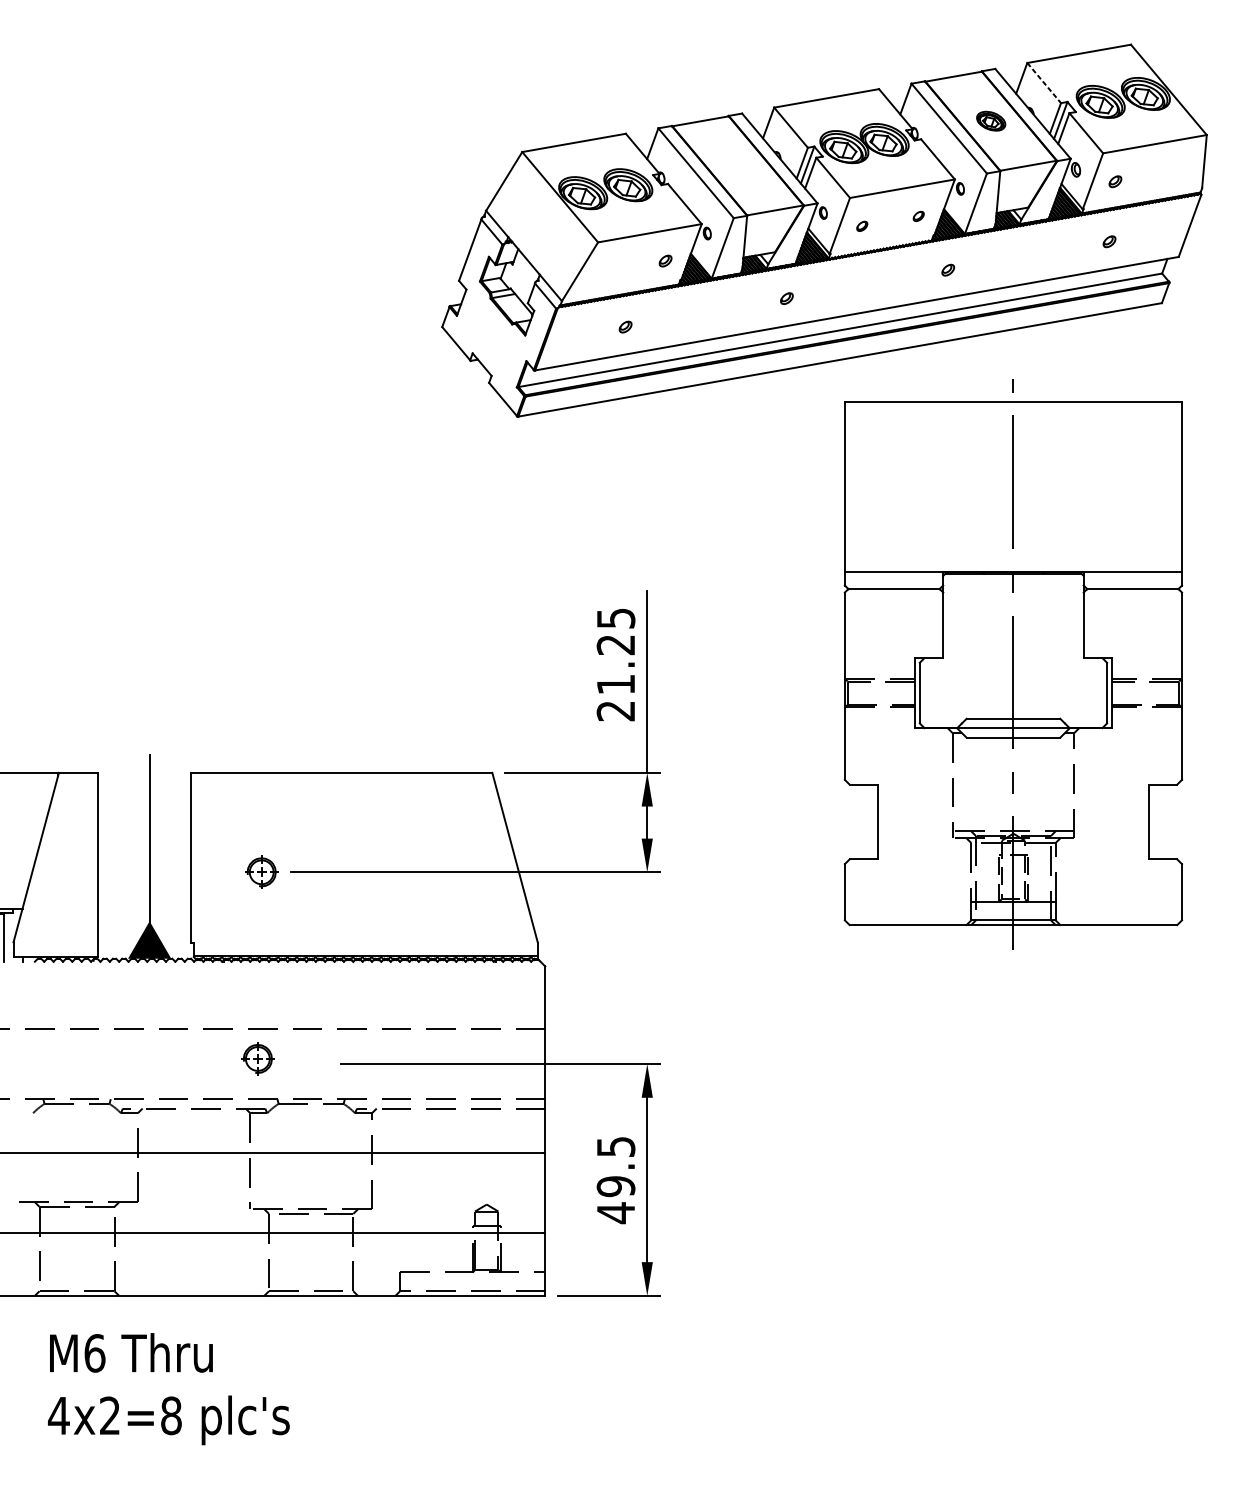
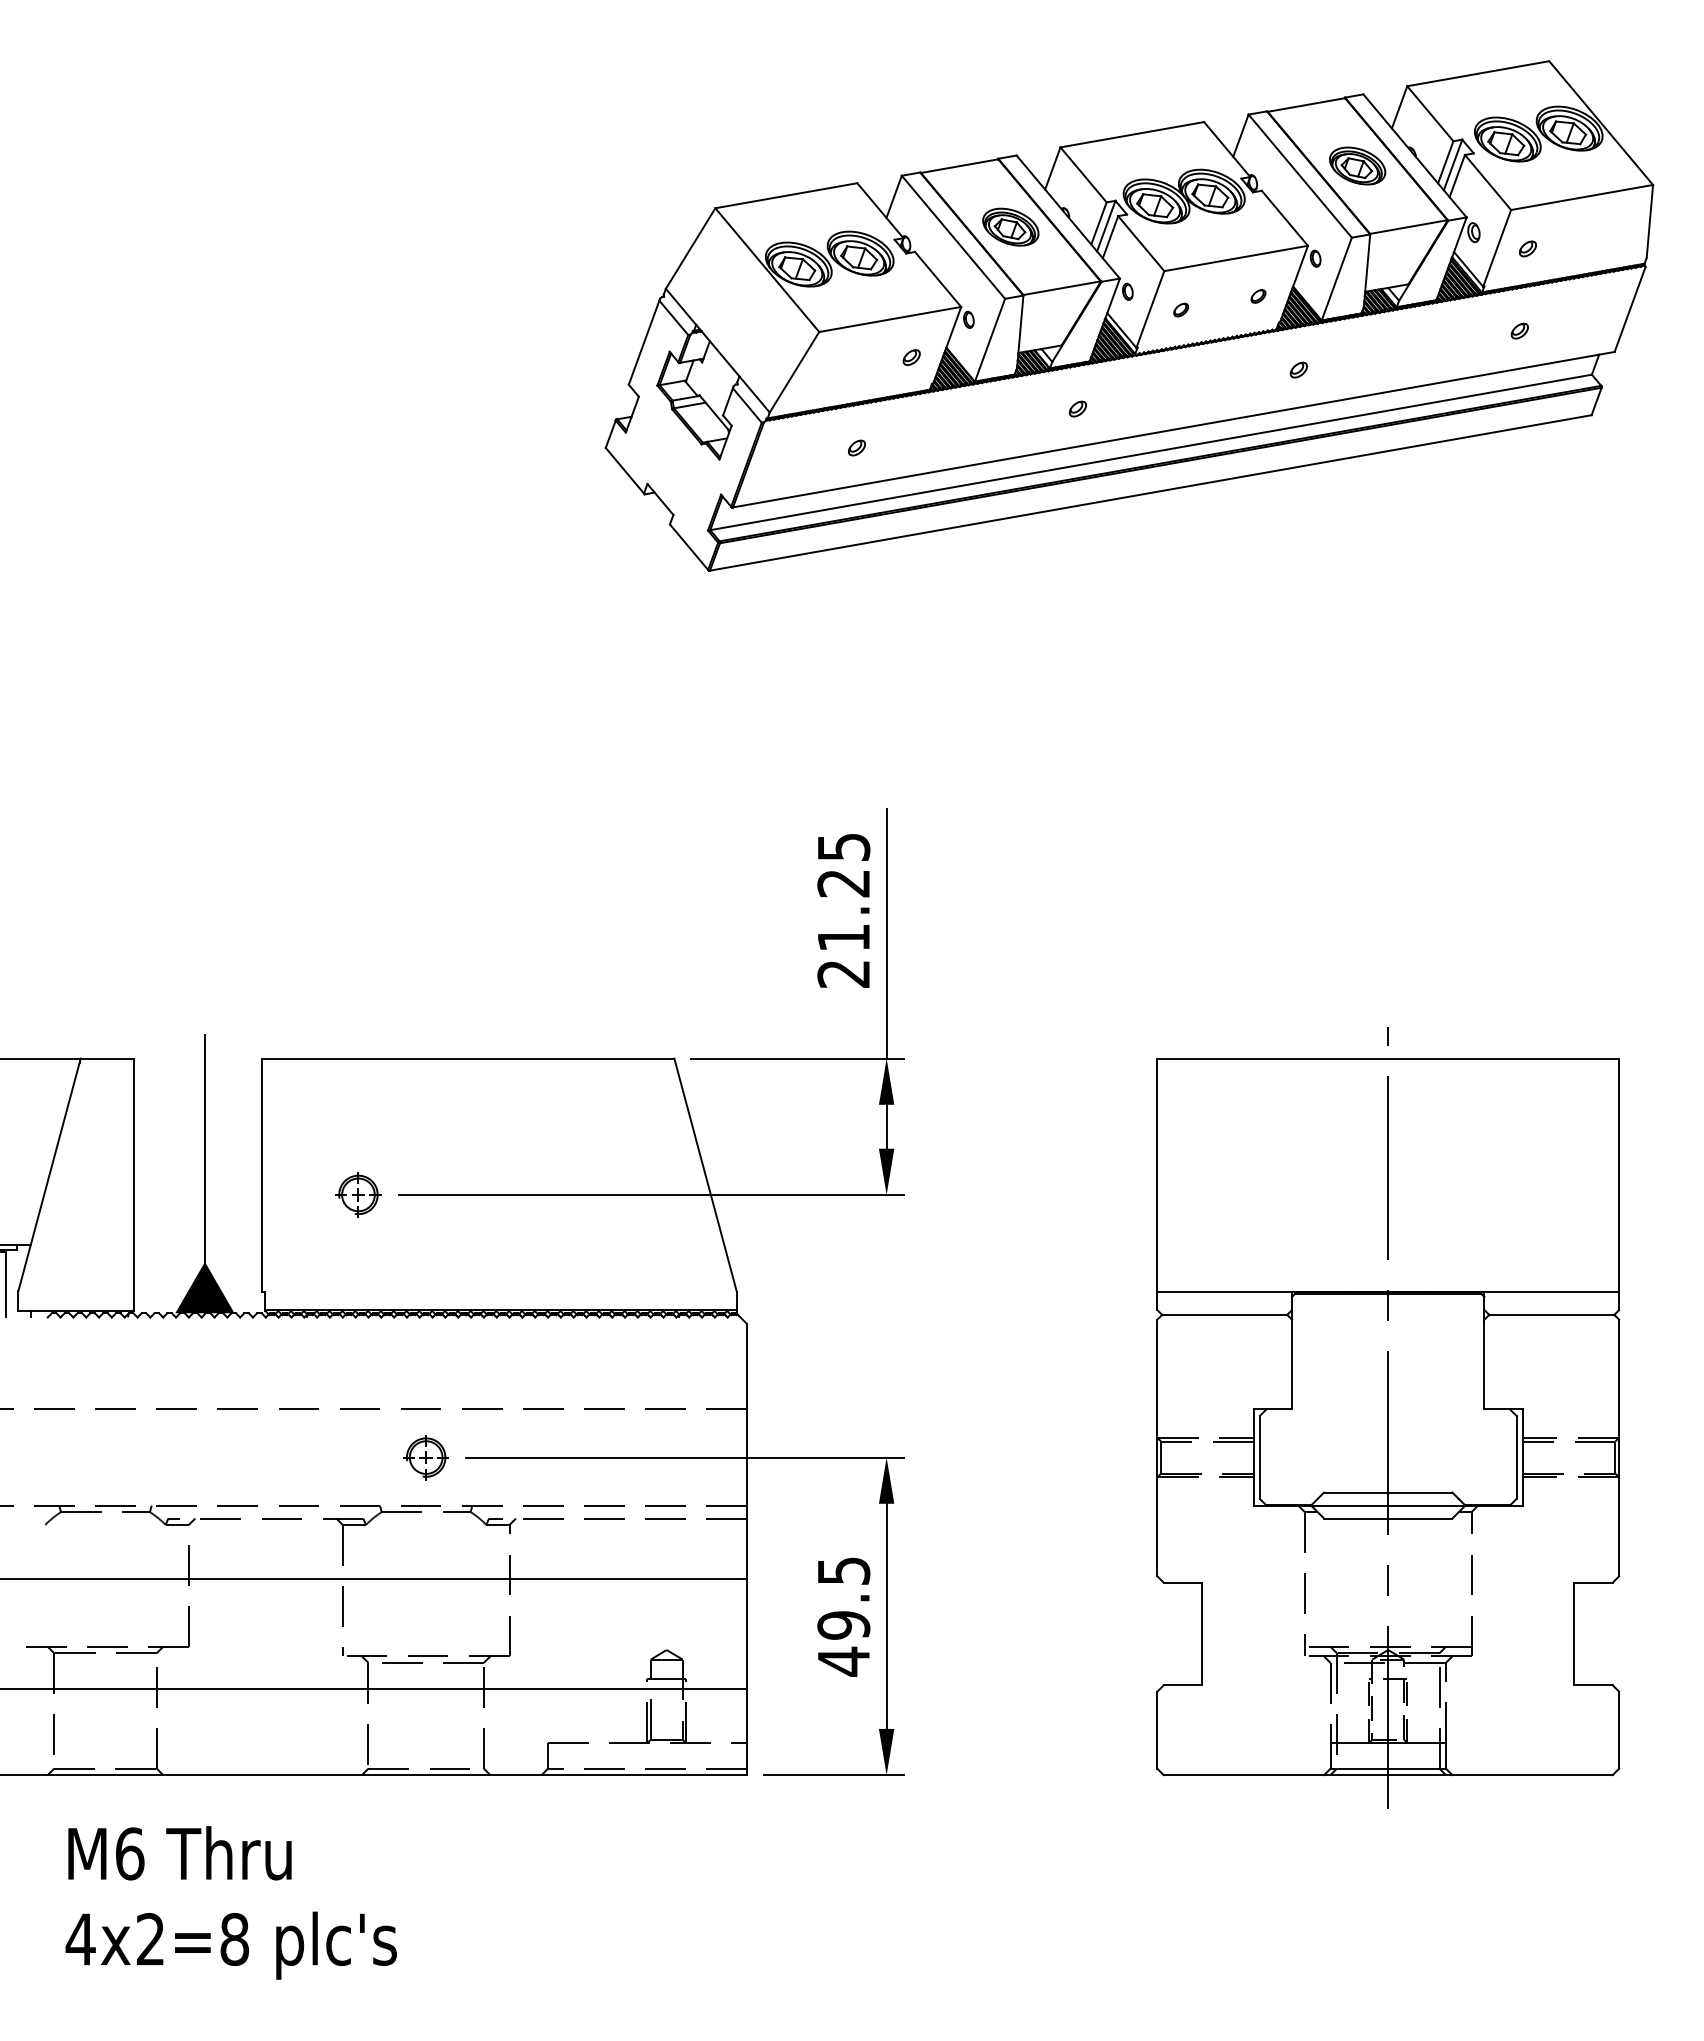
line: (1044, 82) -> (1430, 113), dashed -> solid
part: (991, 120) -> (1357, 165), size x1.43
part: (737, 165) -> (1010, 226), added
part: (1013, 663) -> (1388, 1417), moved
part: (257, 1058) -> (425, 1457), moved

